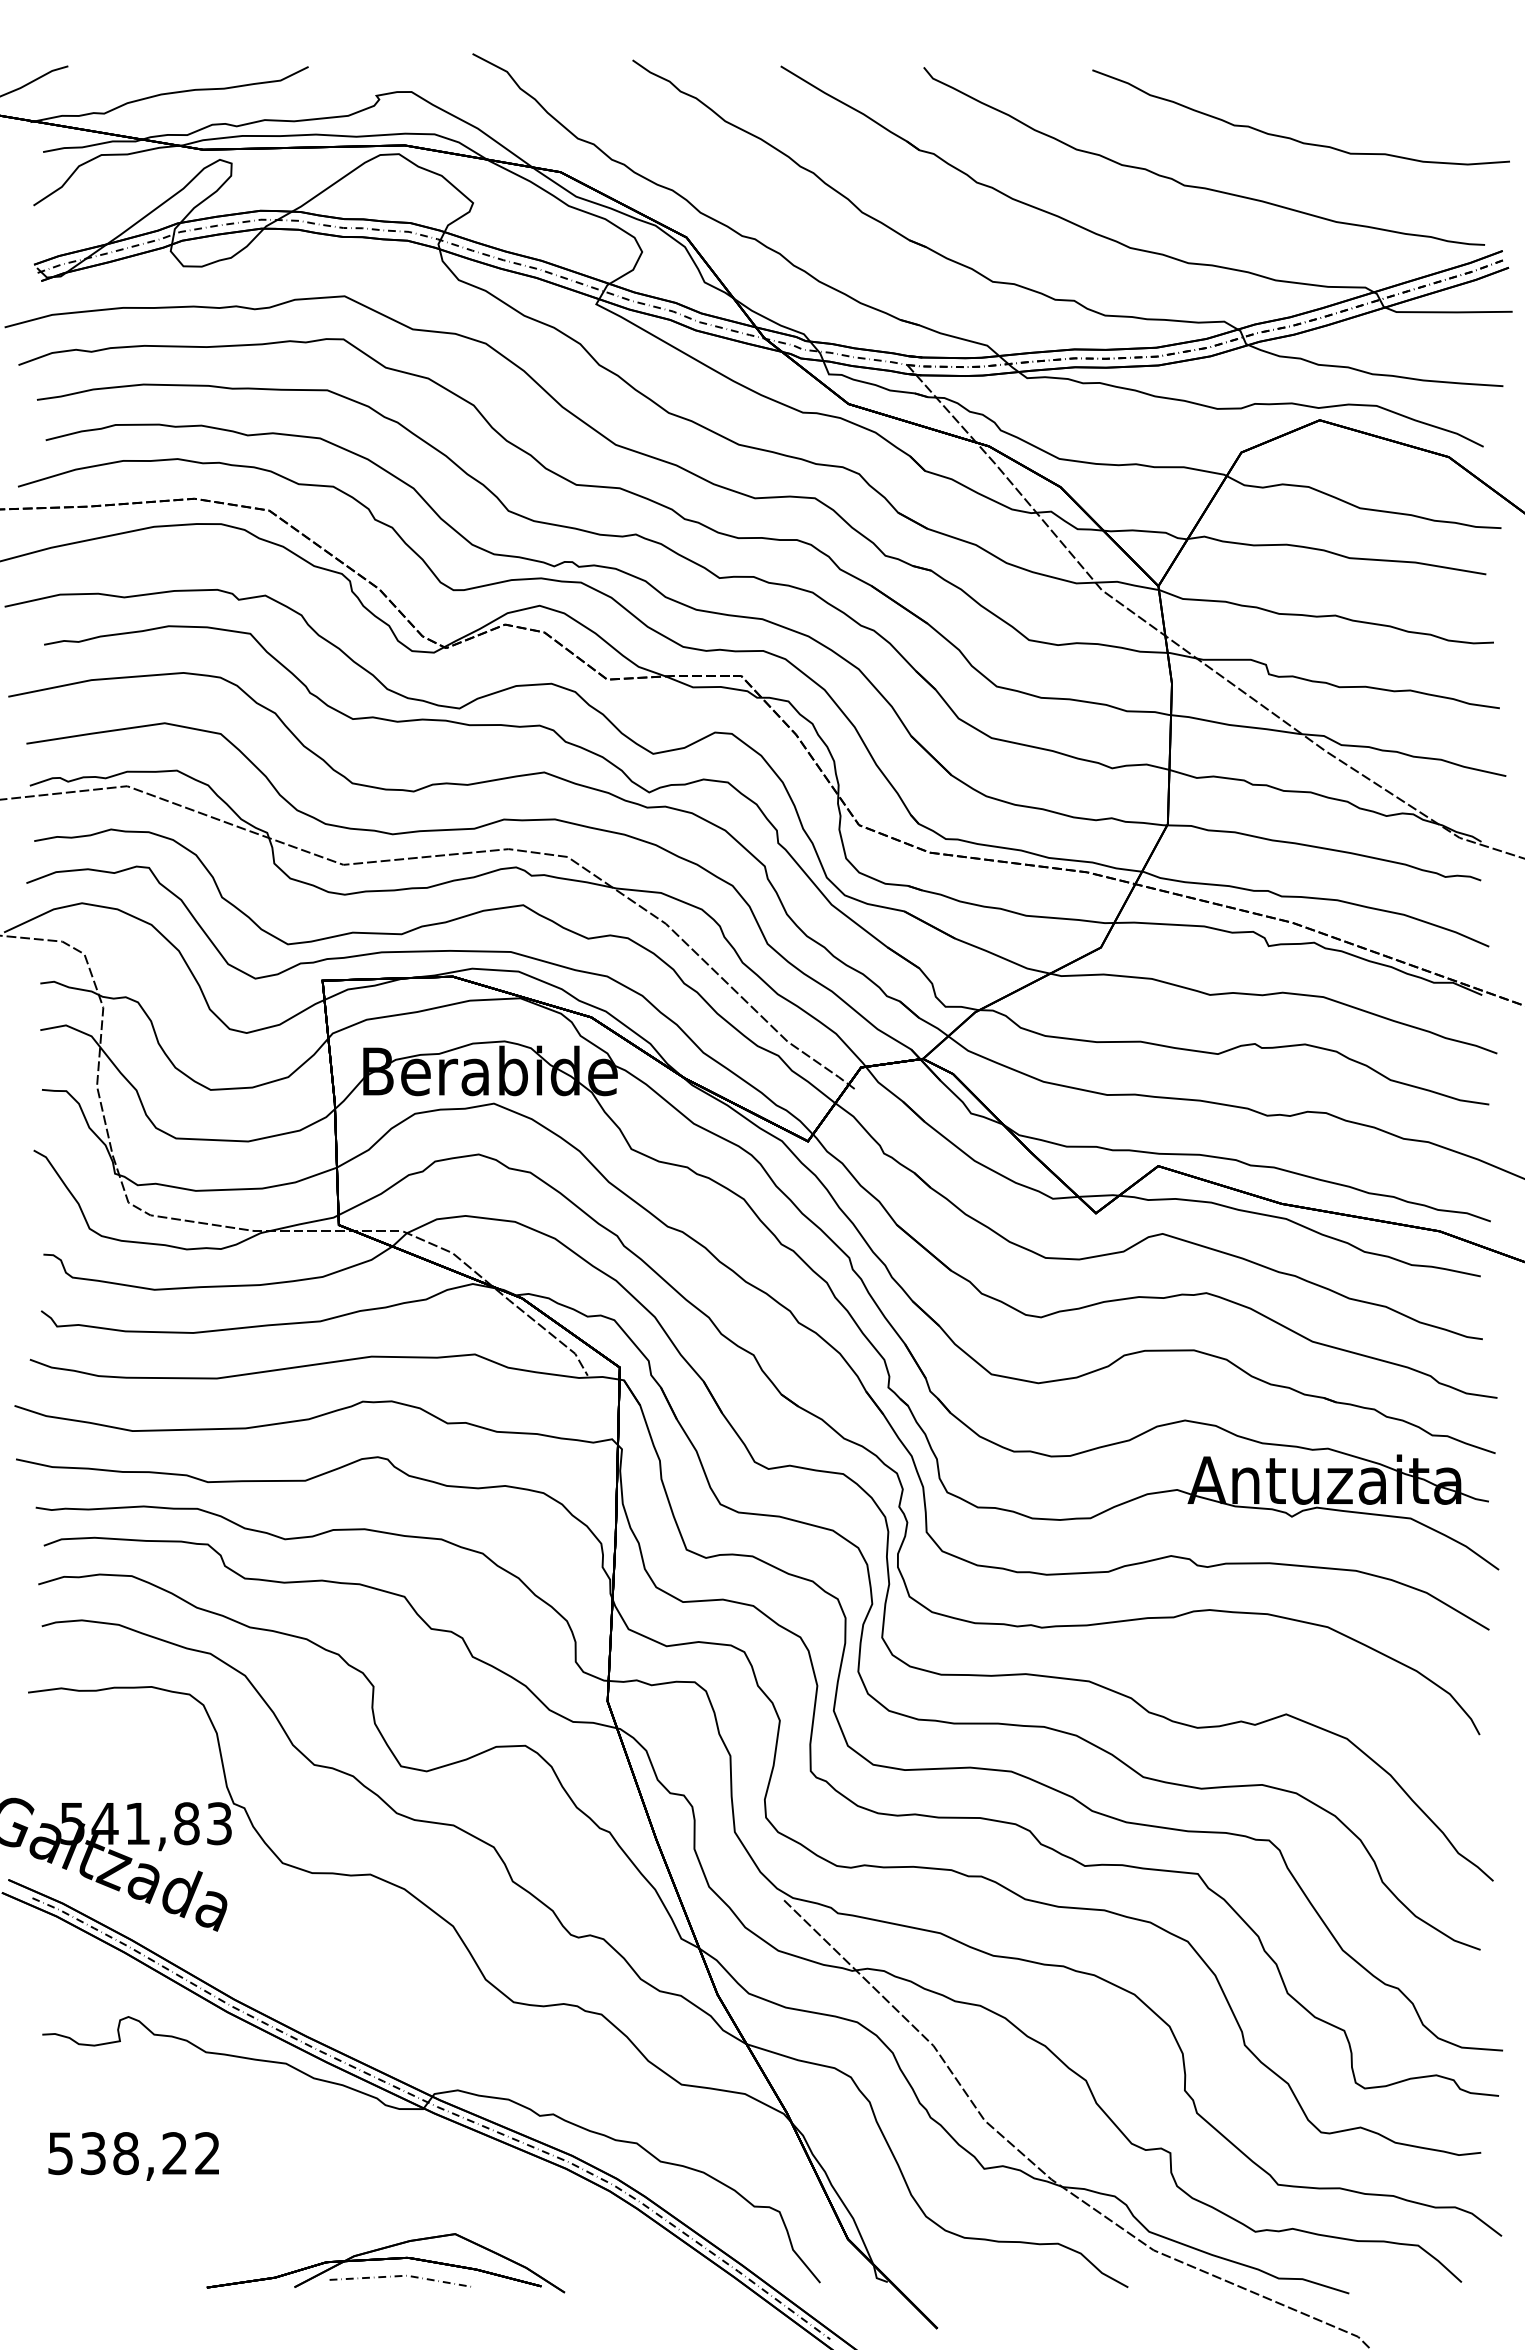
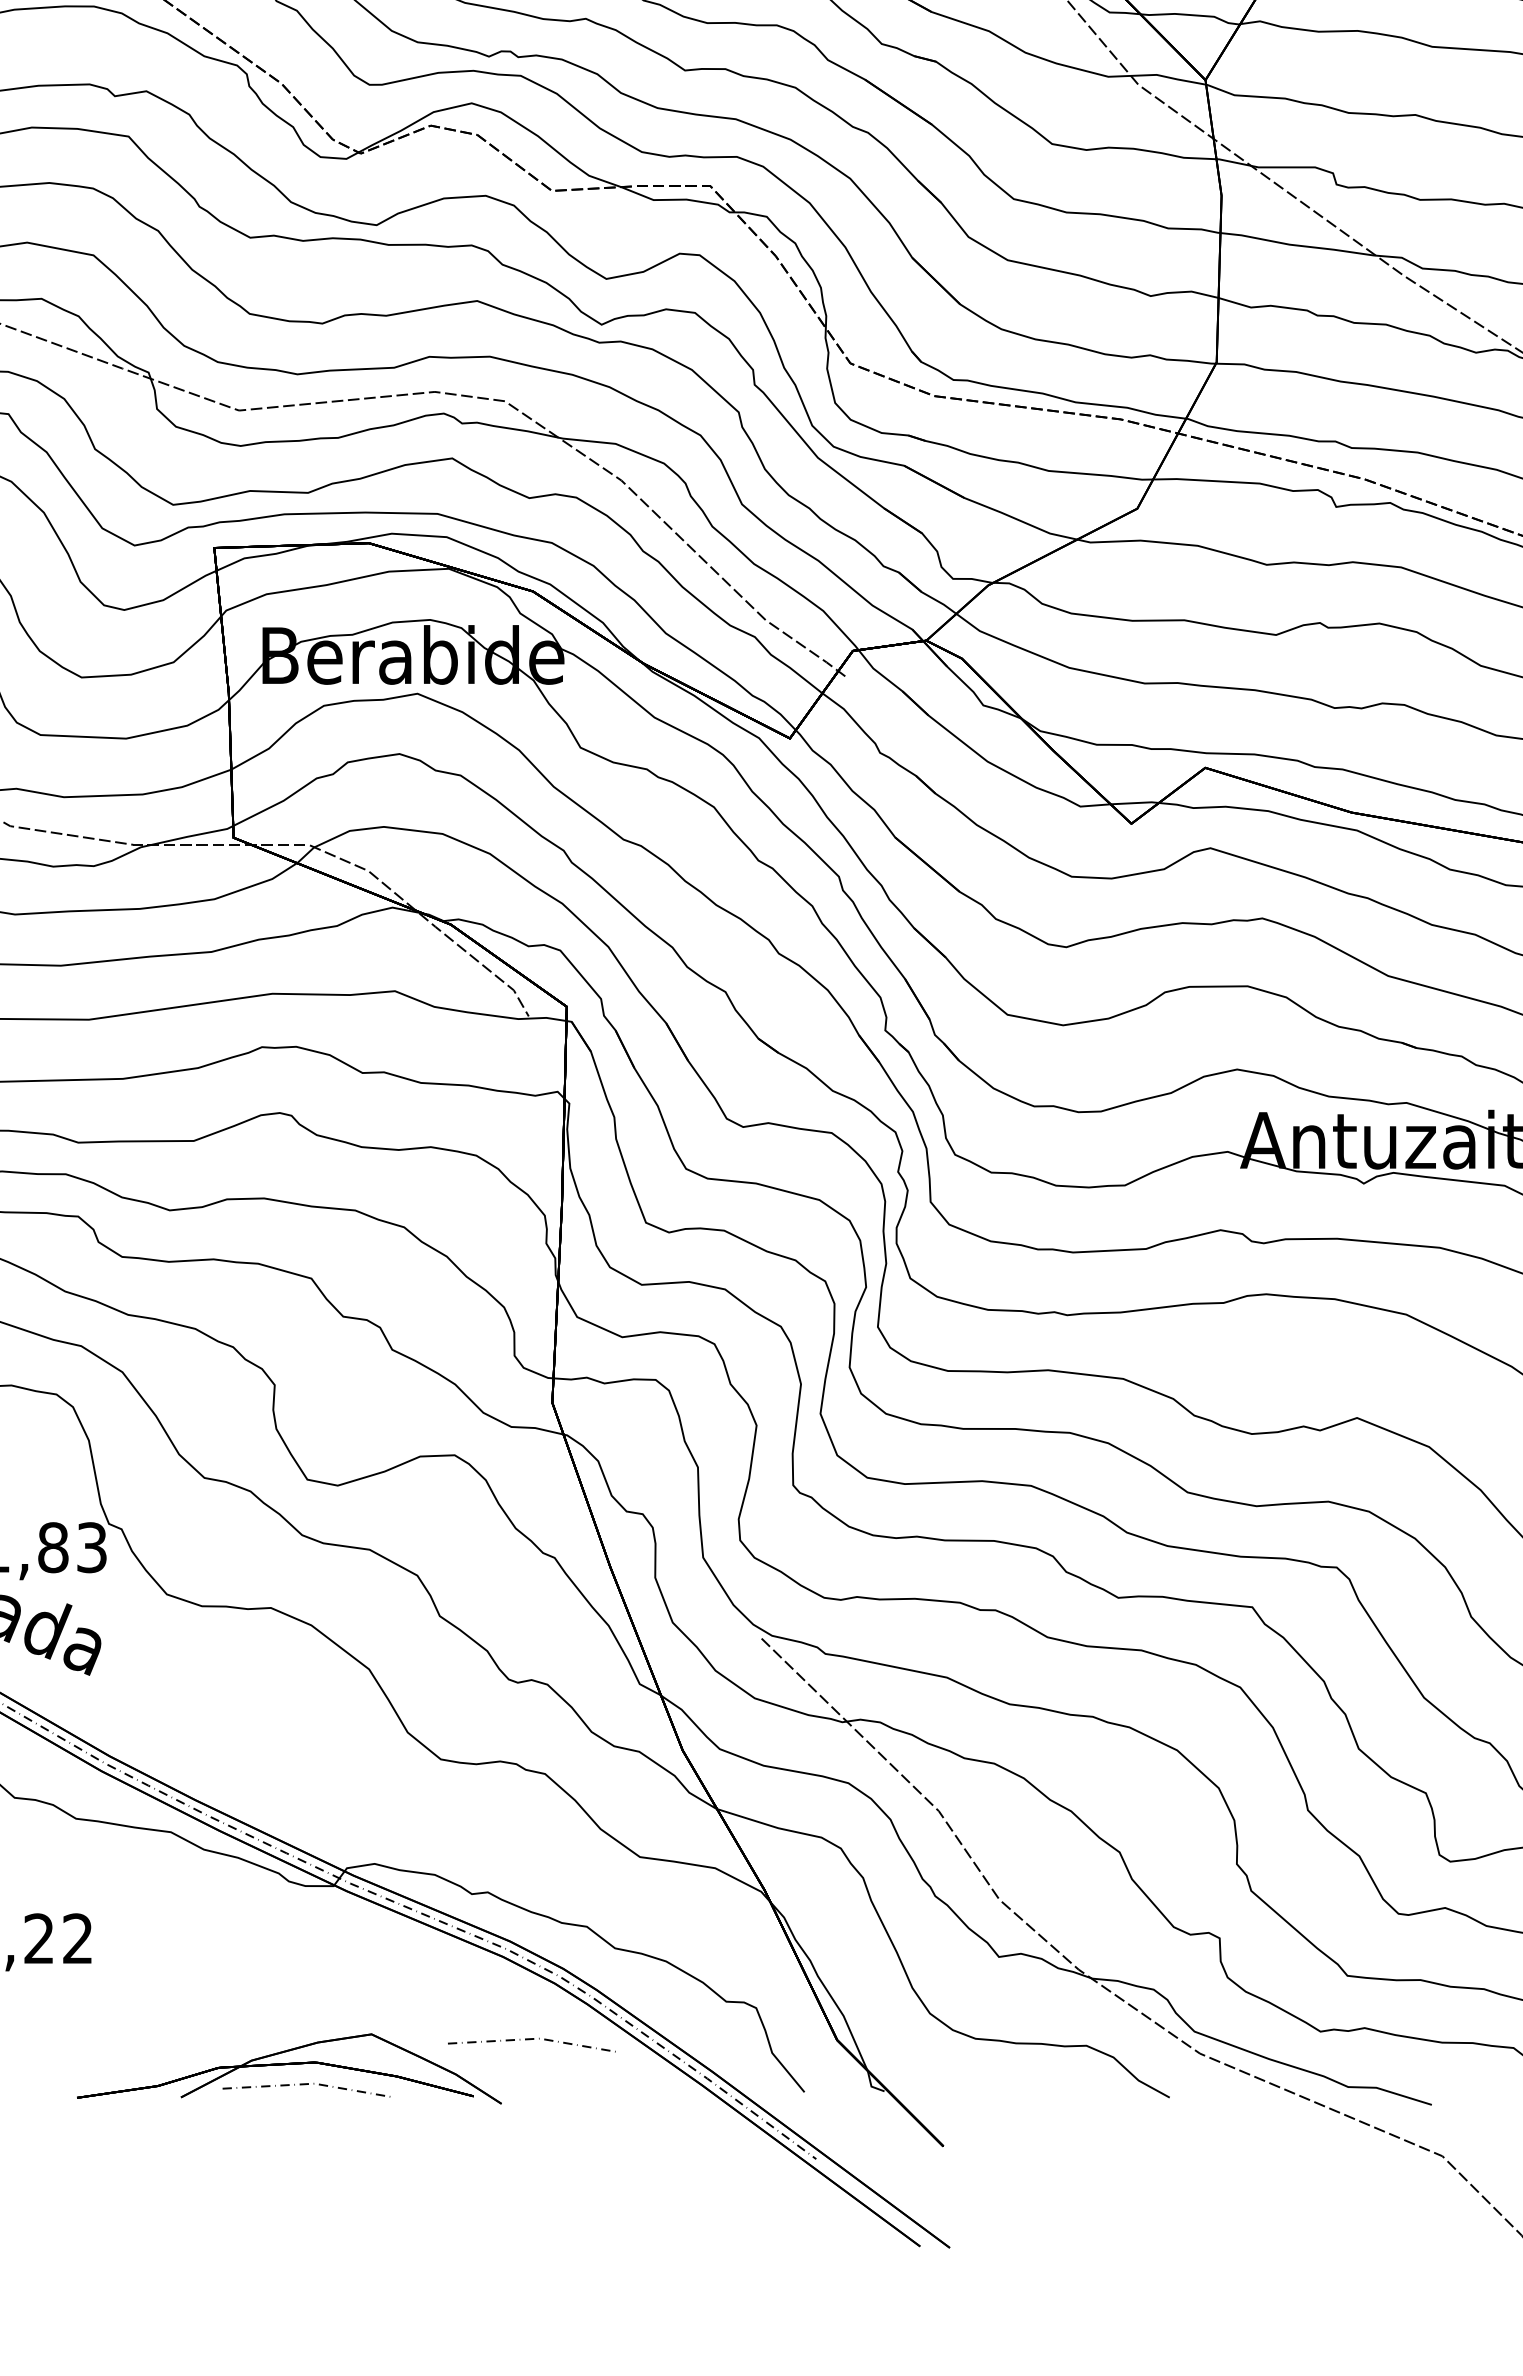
line: (588, 2239) -> (529, 2040), added

